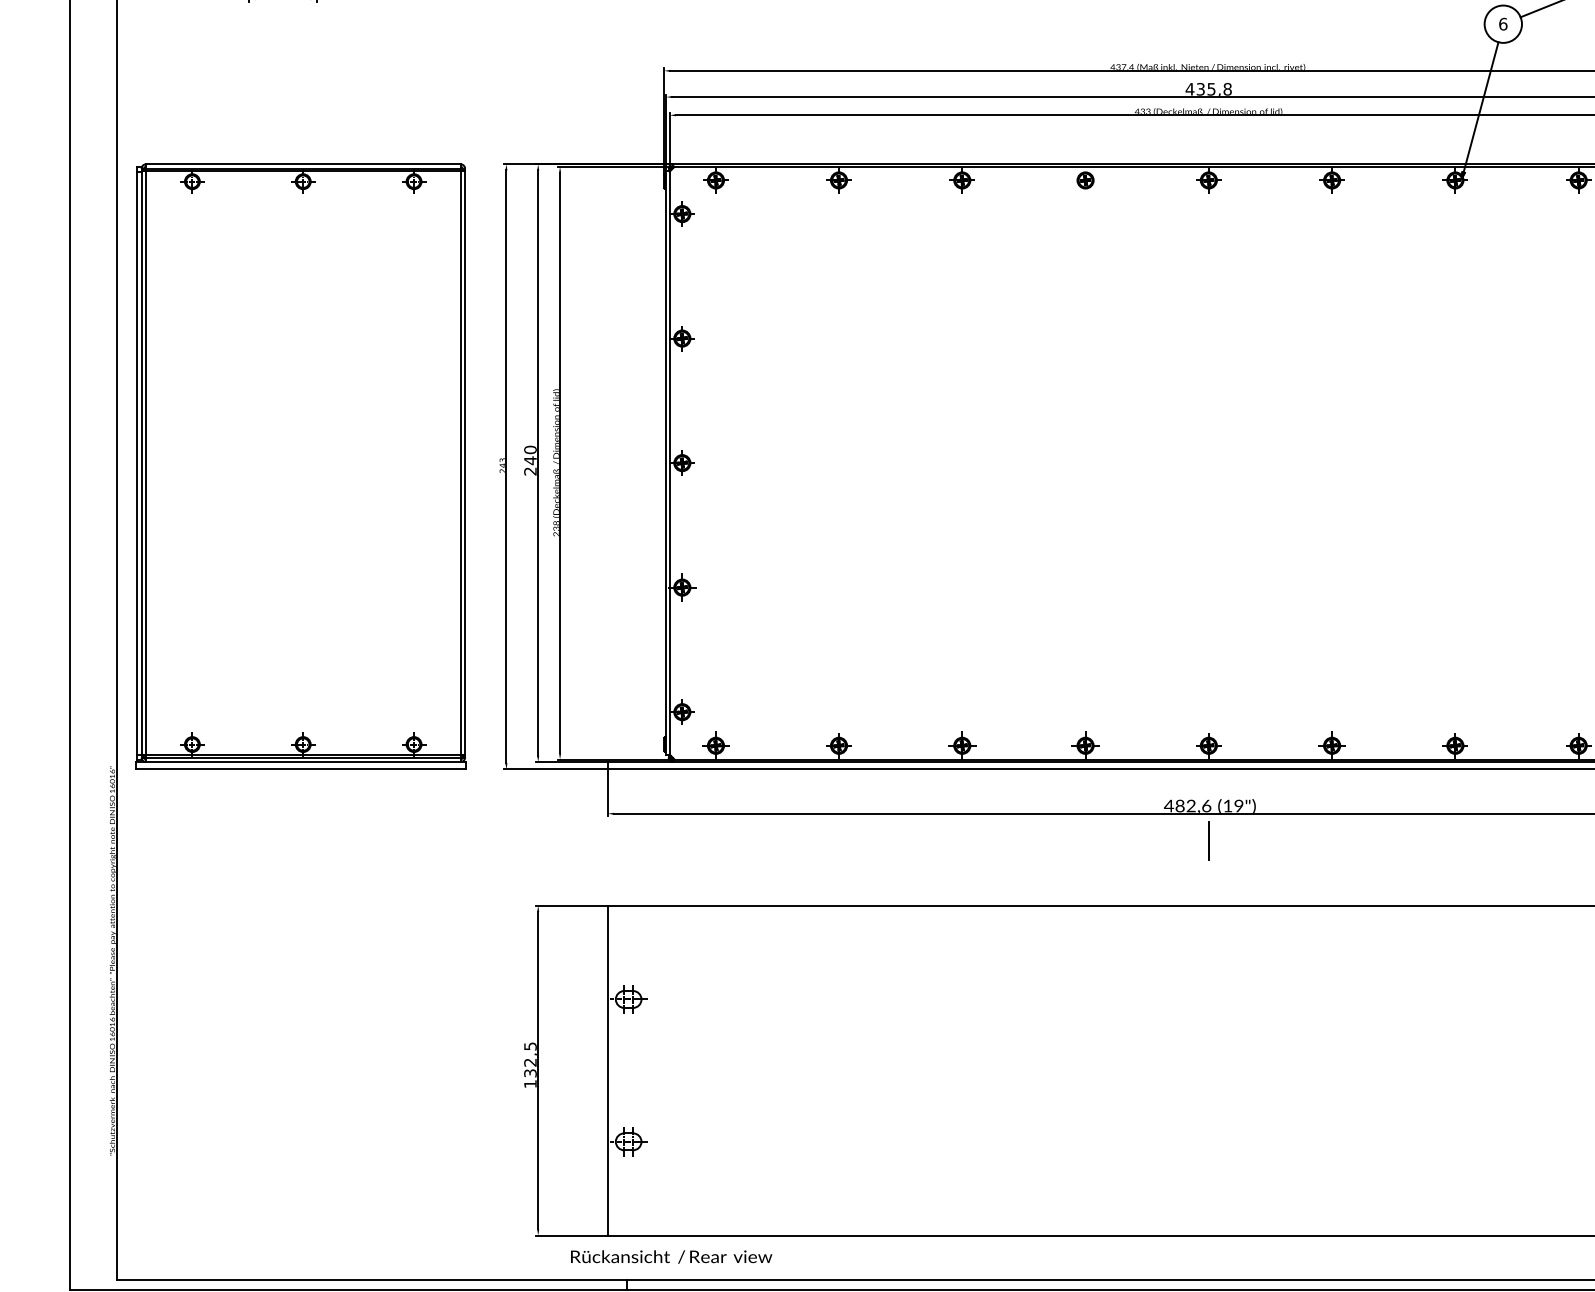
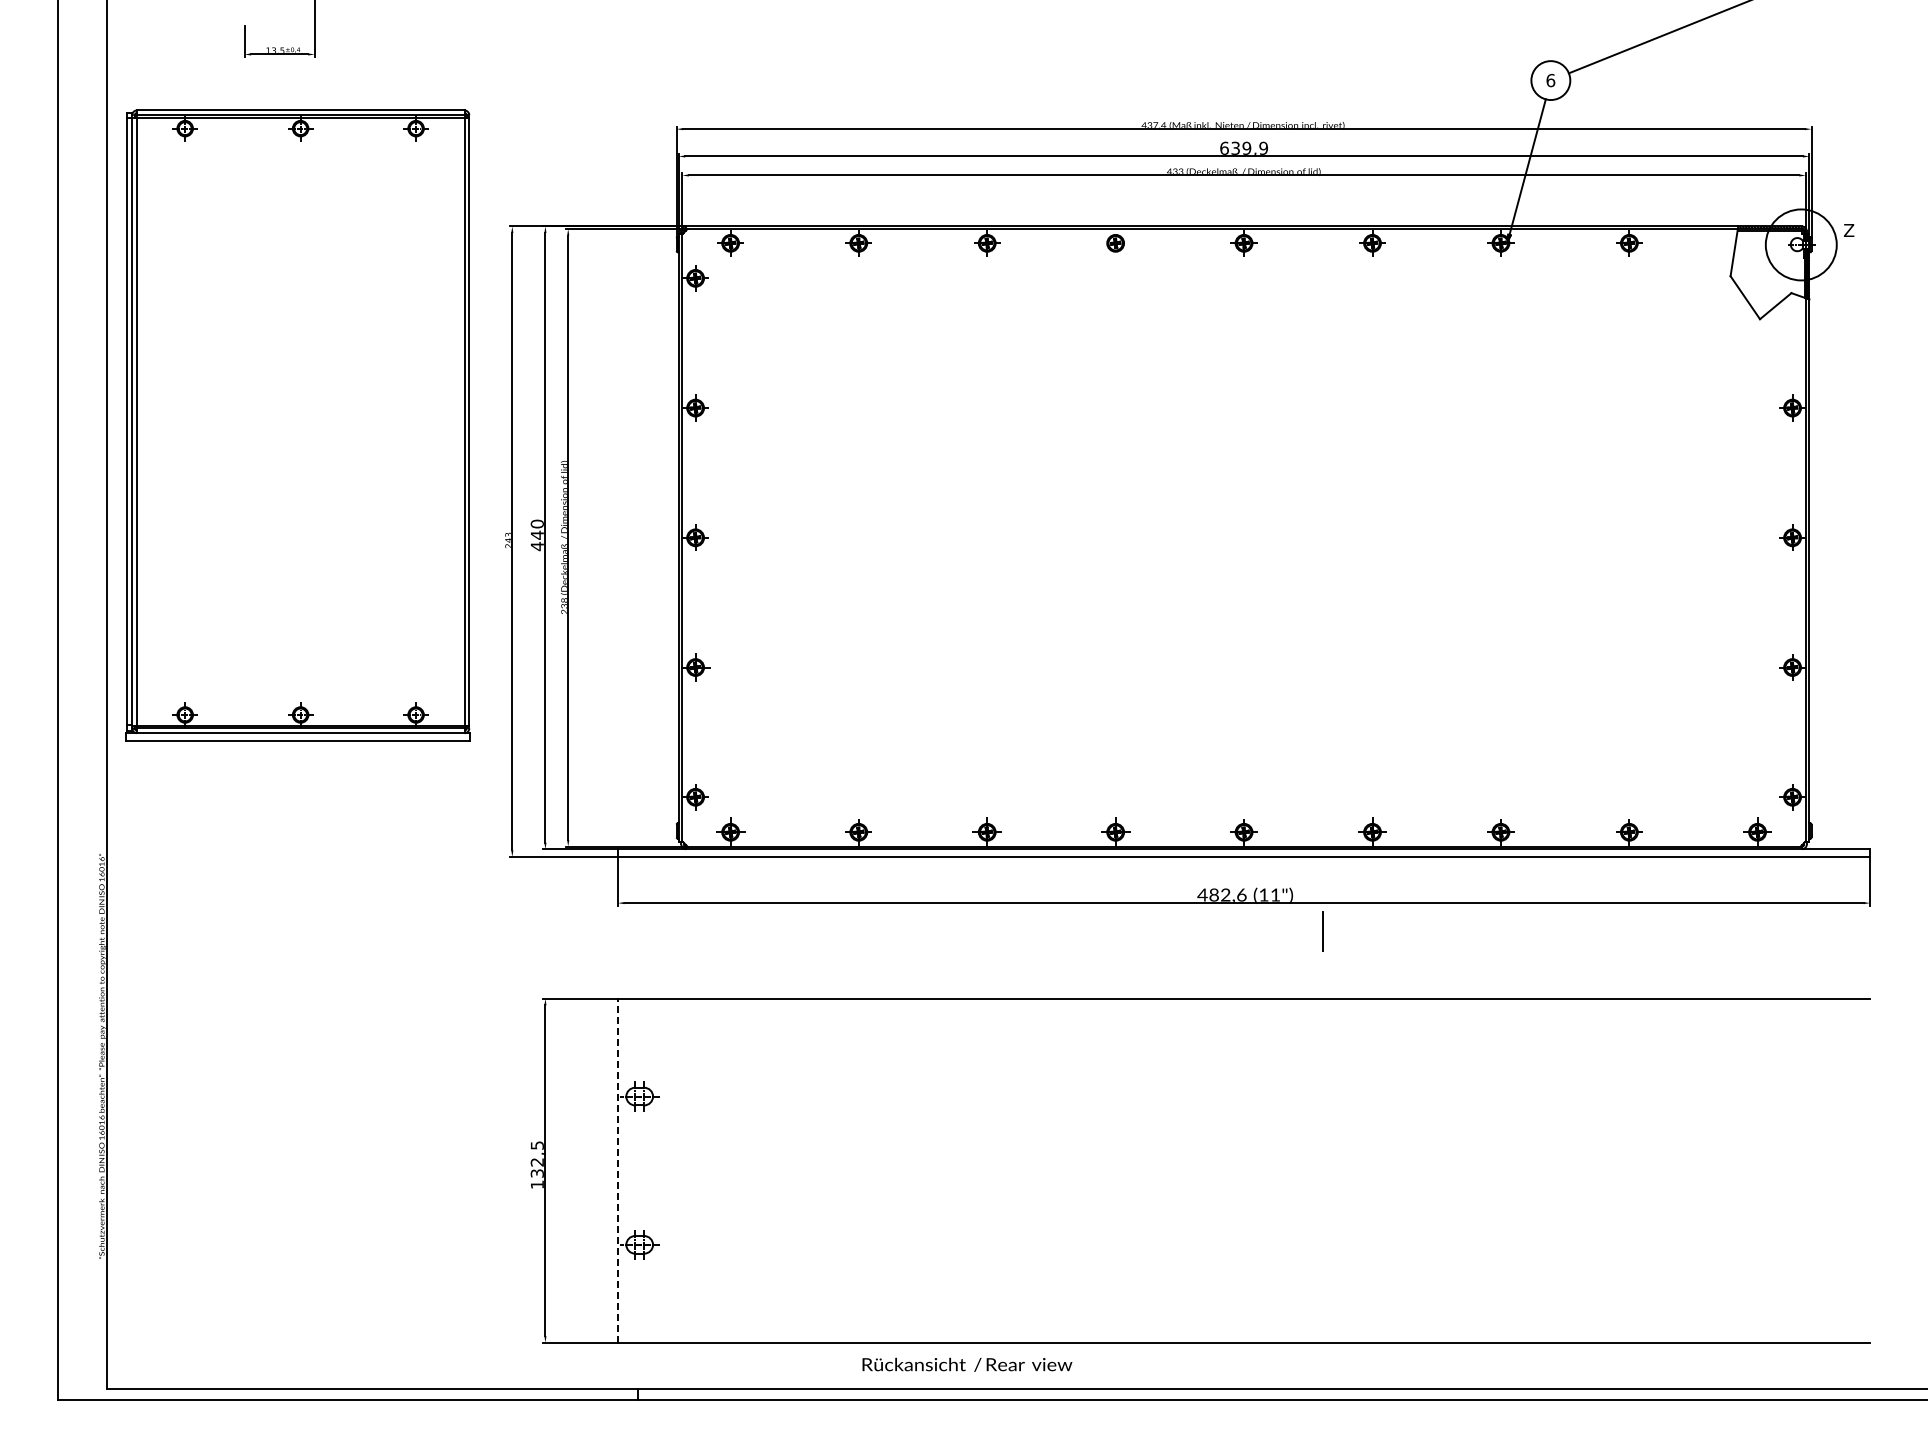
text: (1208, 88) -> (1243, 147), 435,8 -> 639,9
part: (300, 466) -> (297, 425), moved
text: (529, 471) -> (536, 546), 240 -> 440
text: (1238, 805) -> (1274, 894), (19") -> (11")
line: (1208, 841) -> (1322, 931), moved
line: (608, 1070) -> (618, 1170), solid -> dashed
text: (671, 1256) -> (967, 1364), moved

